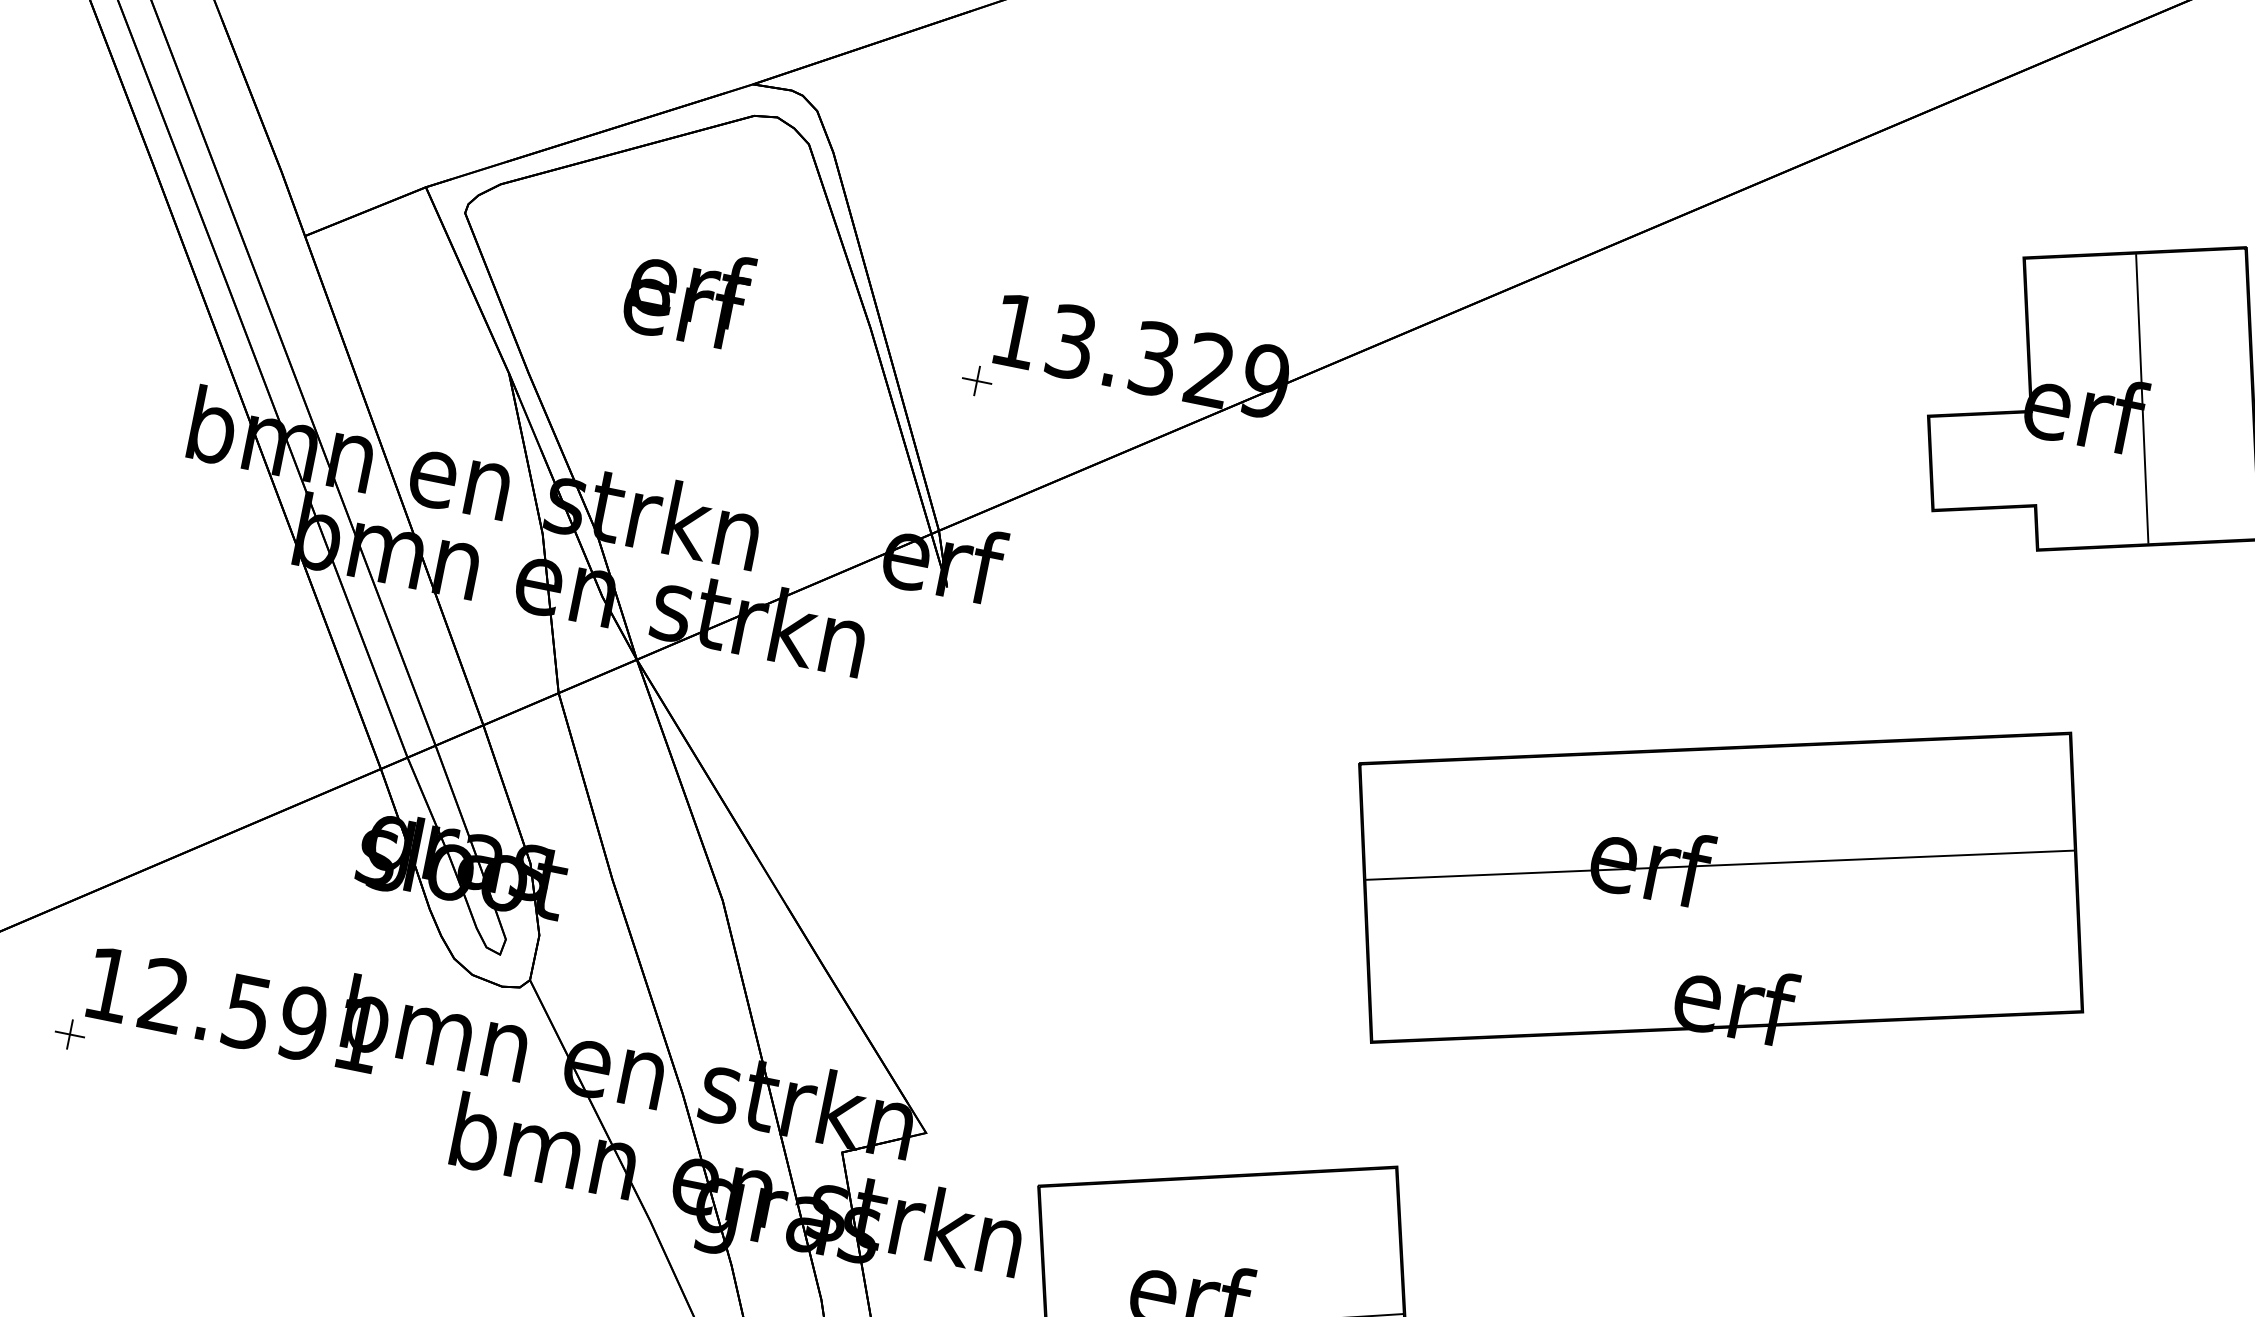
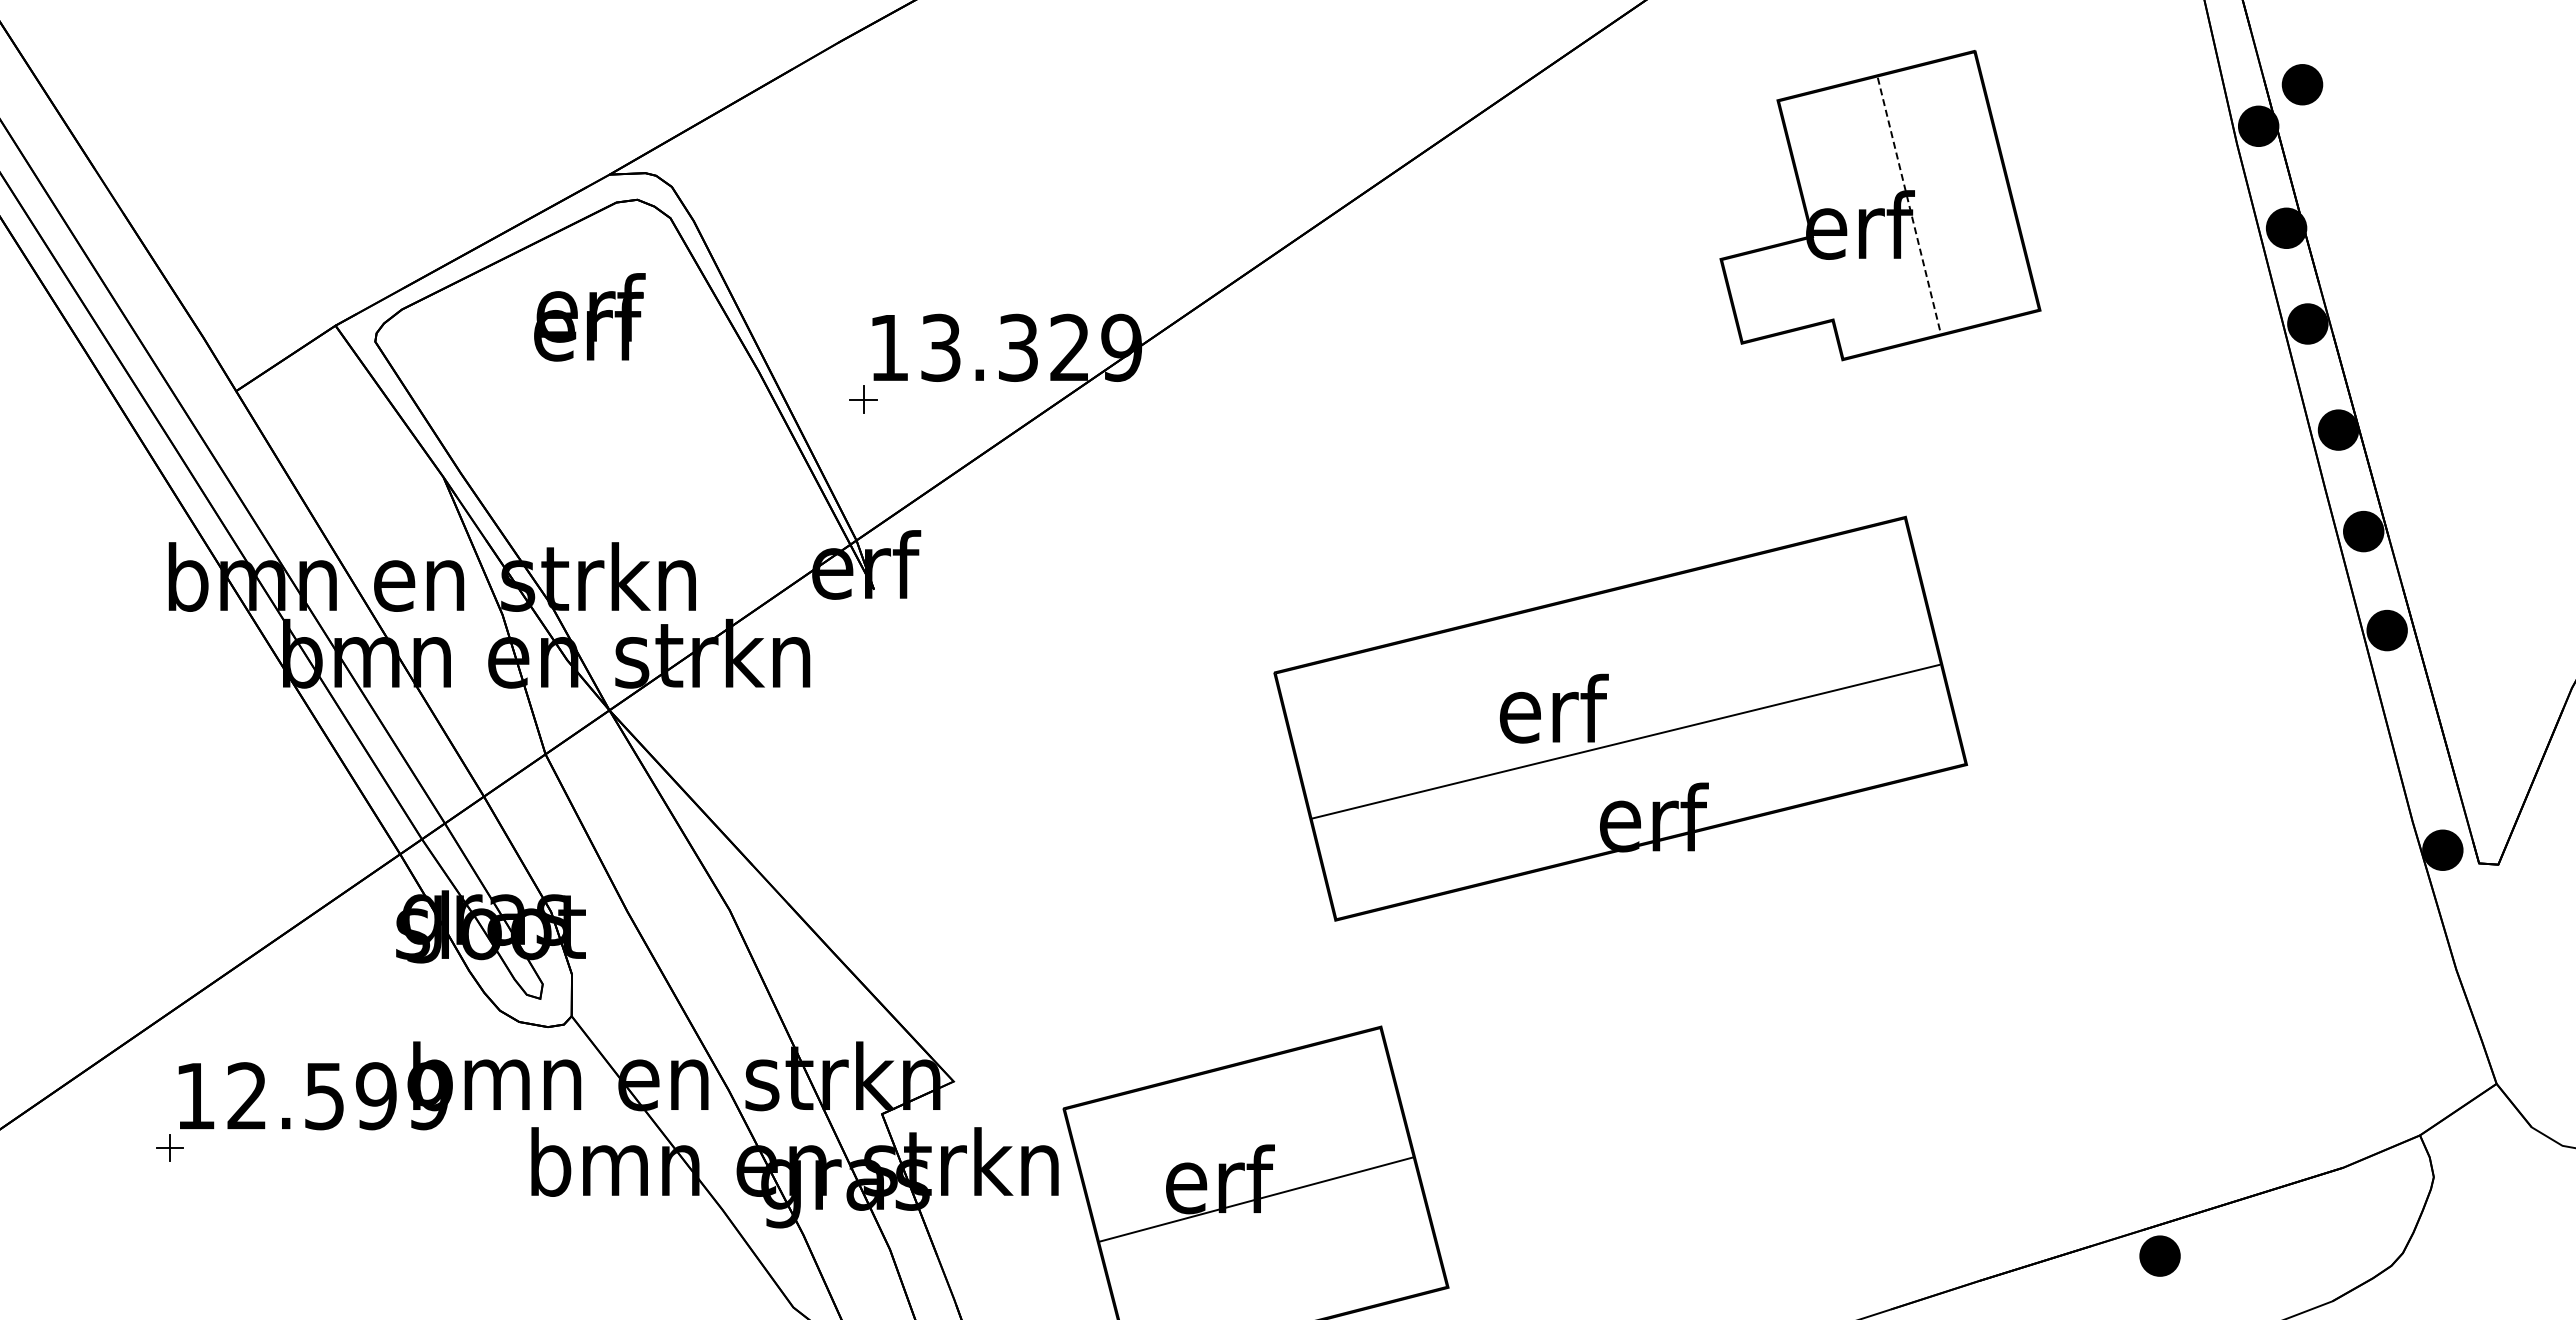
text: (688, 294) -> (589, 317), moved
line: (2142, 399) -> (1909, 205), solid -> dashed
line: (1719, 864) -> (1625, 741), moved
text: (357, 1035) -> (427, 1096), 12.591 -> 12.599

